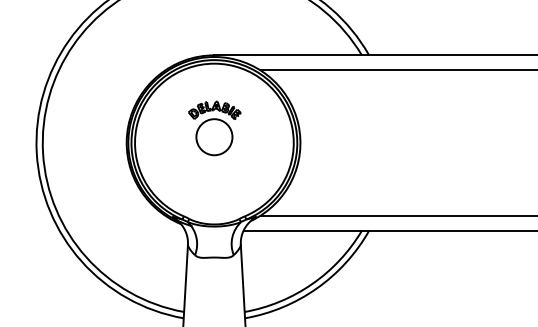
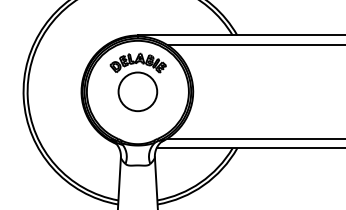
part: (213, 128) -> (137, 82), size x1.67

